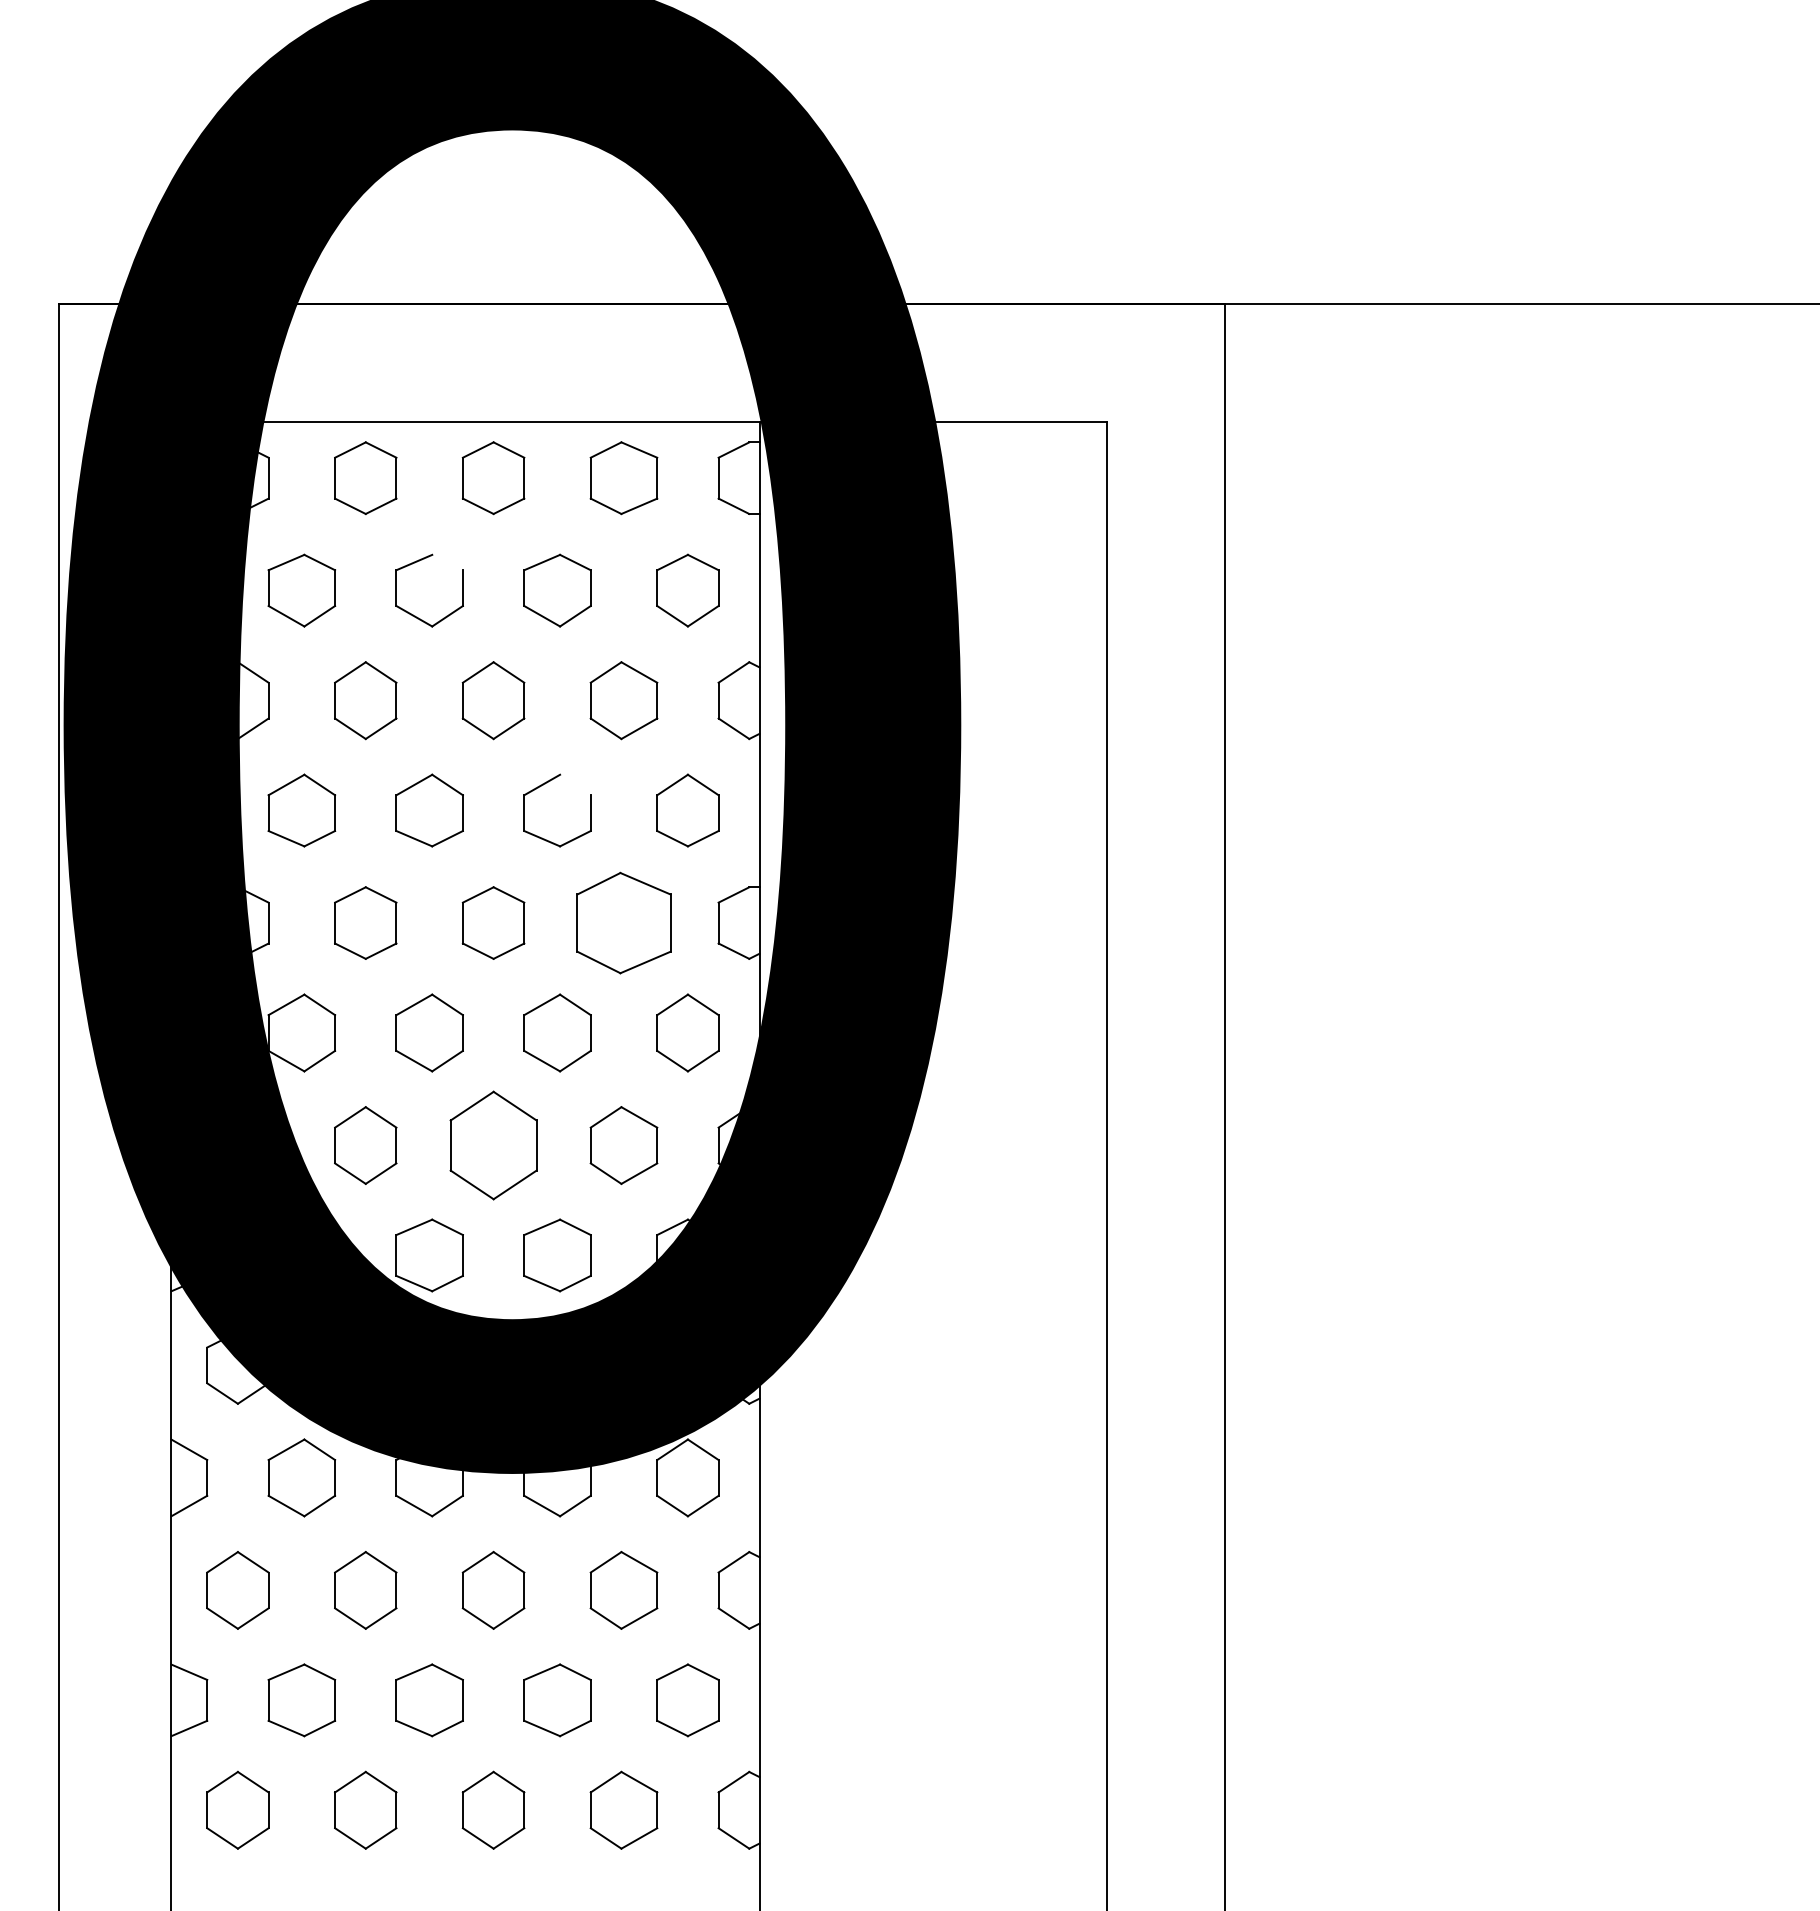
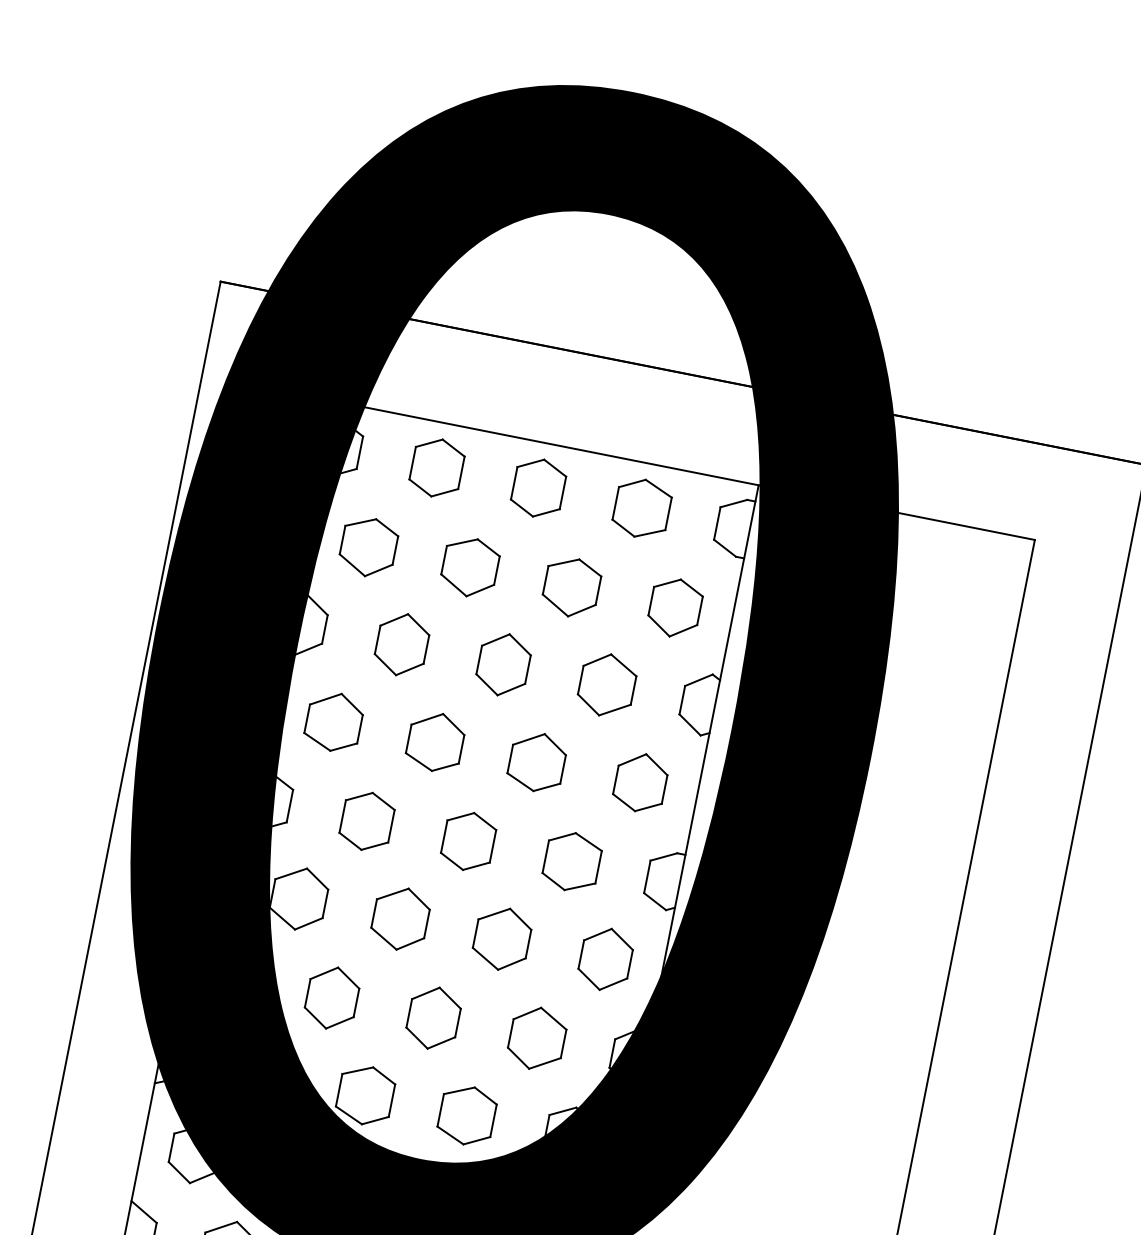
line: (447, 562) -> (488, 547), added
line: (575, 784) -> (555, 744), added
part: (623, 922) -> (571, 861), size x0.71
part: (493, 1145) -> (433, 1018), size x0.71

